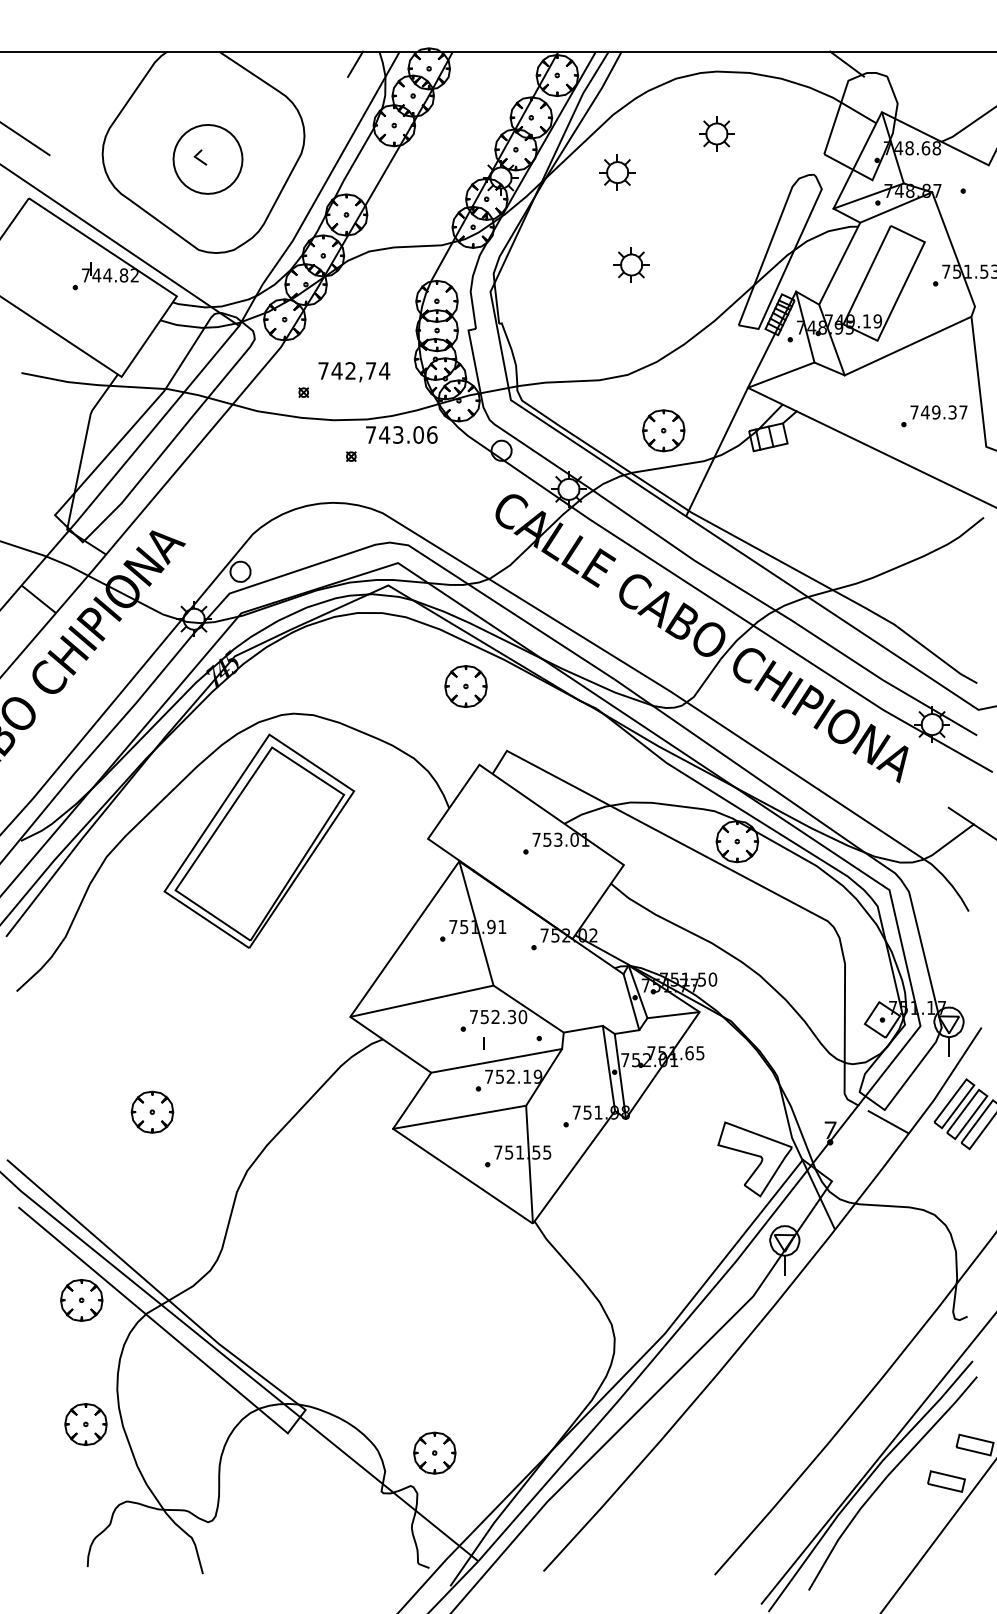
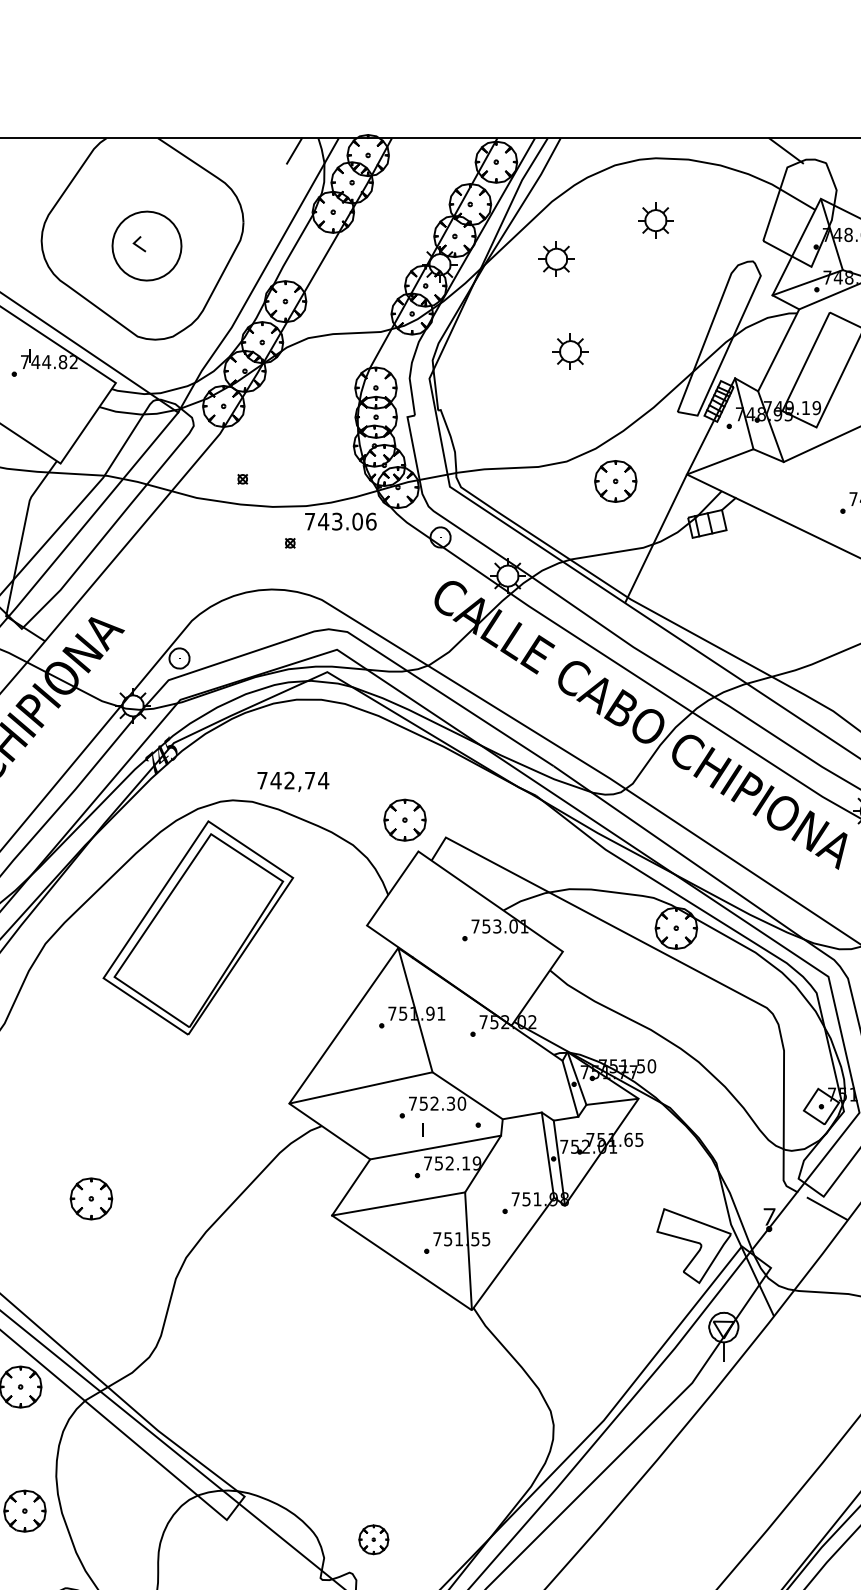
text: (354, 372) -> (293, 782), moved
part: (663, 430) -> (615, 481), moved
part: (465, 686) -> (404, 820), moved
part: (434, 1452) -> (373, 1539), size x0.7

